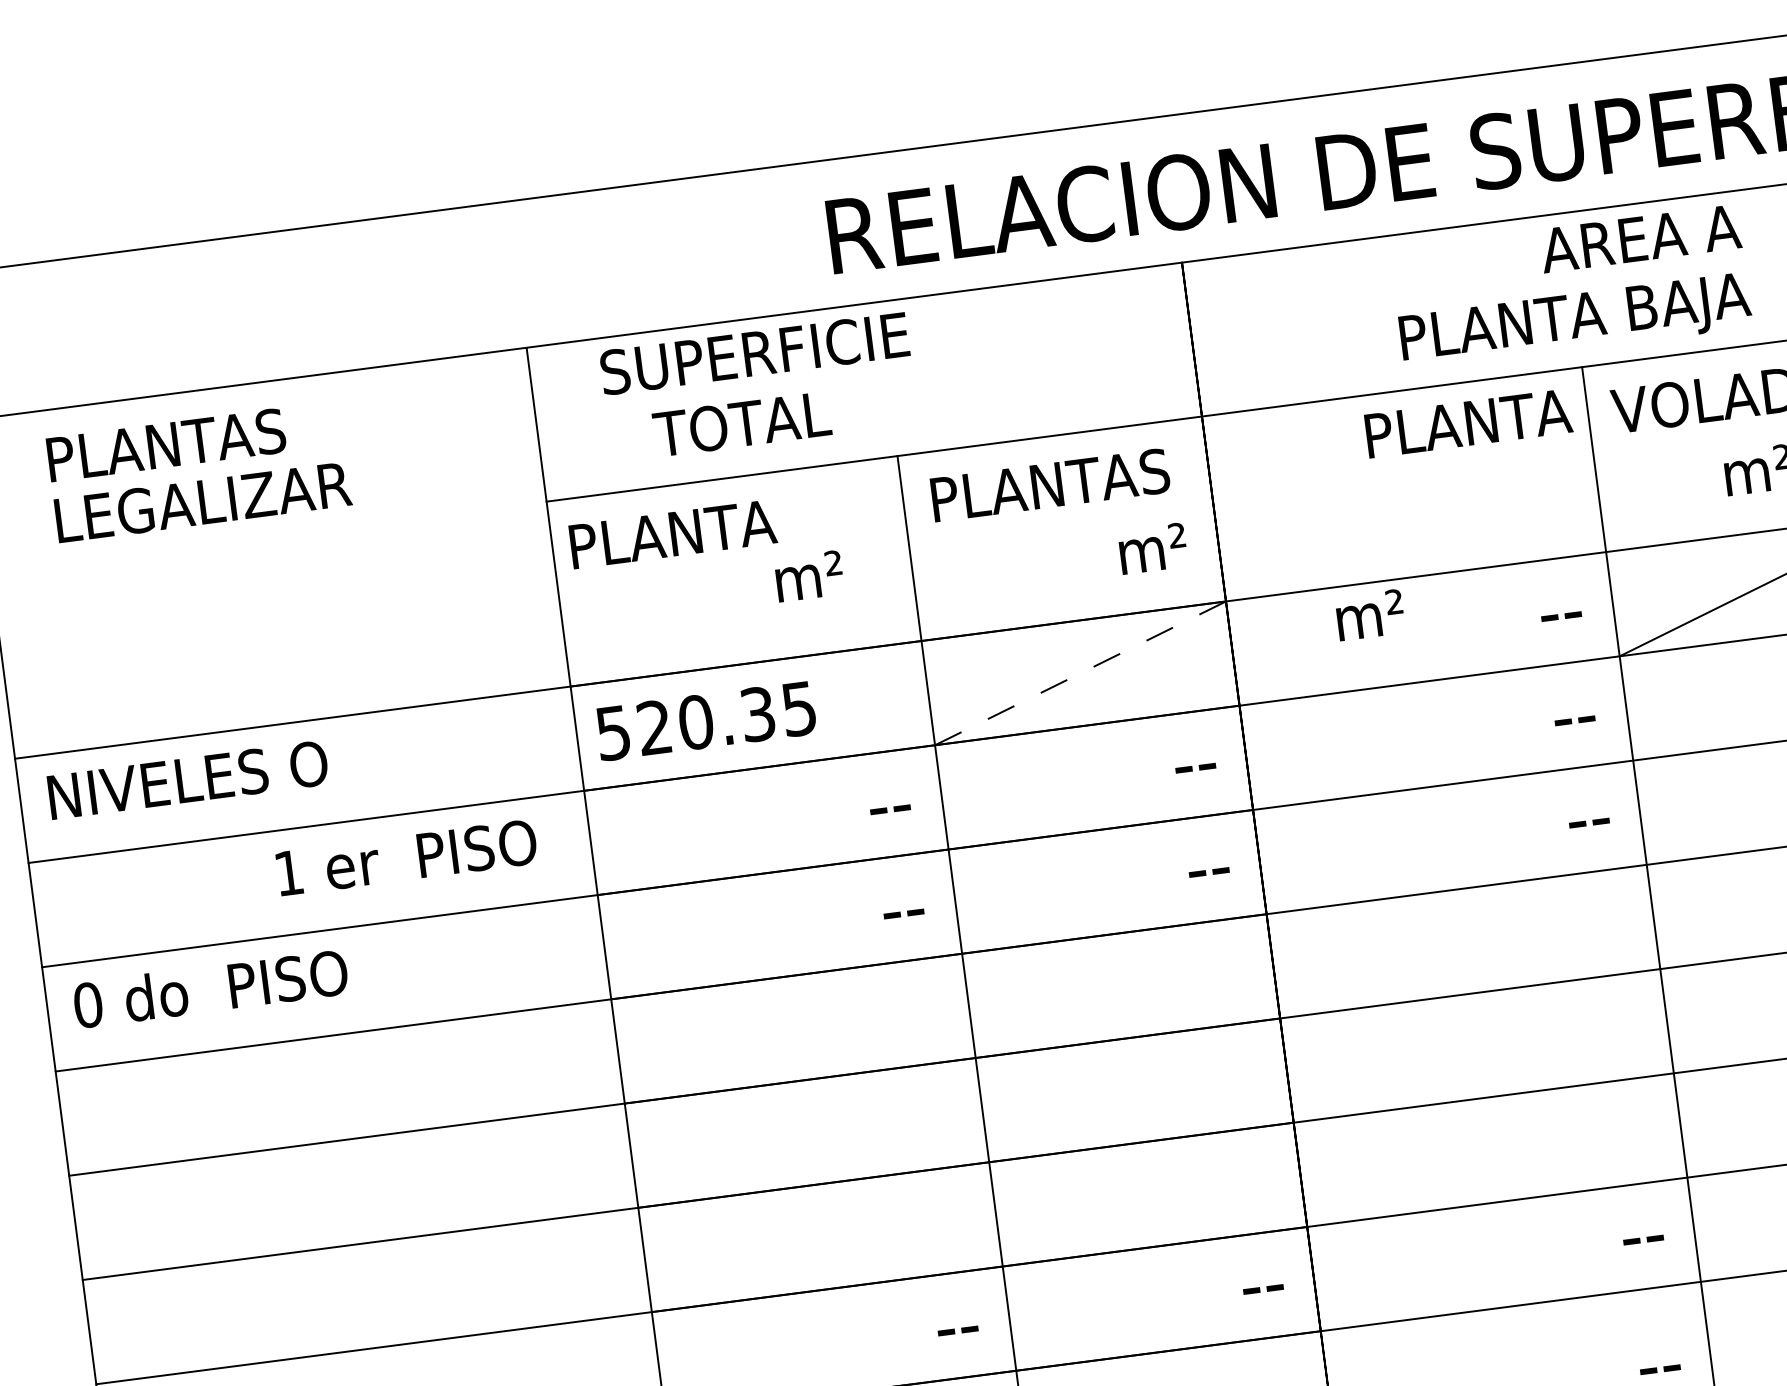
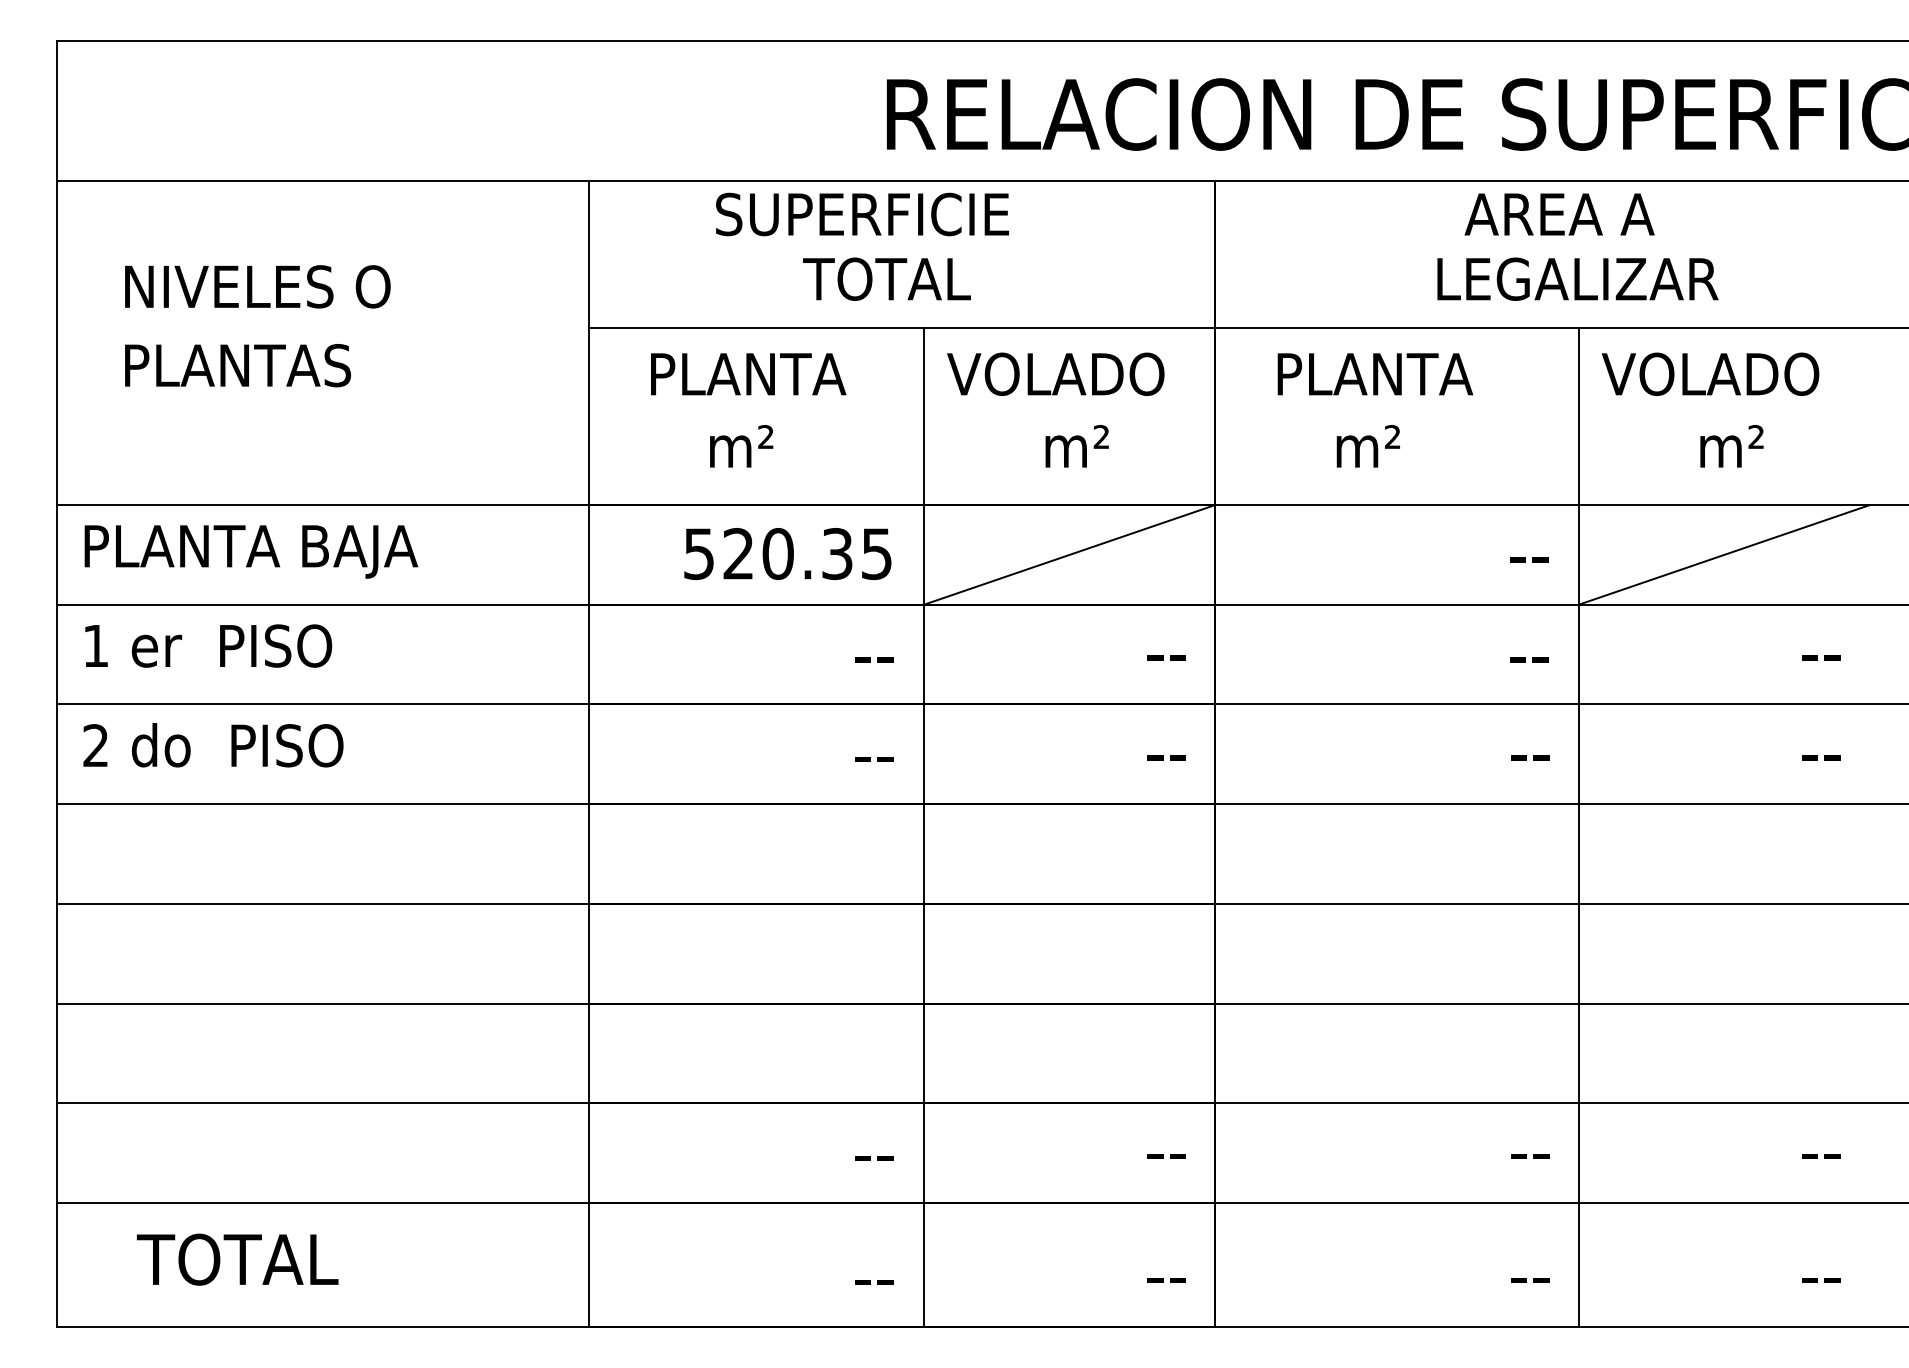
text: (1640, 238) -> (1559, 214), moved
text: (1575, 321) -> (1578, 284), PLANTA BAJA -> LEGALIZAR
text: (754, 353) -> (862, 214), moved
text: (741, 423) -> (886, 278), moved
text: (1468, 423) -> (1375, 374), moved
text: (167, 445) -> (238, 365), moved
text: (1048, 484) -> (1062, 373), PLANTAS -> VOLADO
text: (206, 501) -> (268, 286), LEGALIZAR -> NIVELES O
text: (673, 534) -> (748, 374), moved
text: (1152, 548) -> (1076, 446), moved
text: (809, 576) -> (741, 446), moved
text: (1369, 615) -> (1367, 446), moved
line: (1080, 673) -> (1069, 554), dashed -> solid
text: (705, 720) -> (787, 553), moved
text: (226, 780) -> (253, 551), NIVELES O -> PLANTA BAJA
text: (406, 857) -> (208, 645), moved
text: (88, 1004) -> (96, 745), 0 -> 2

